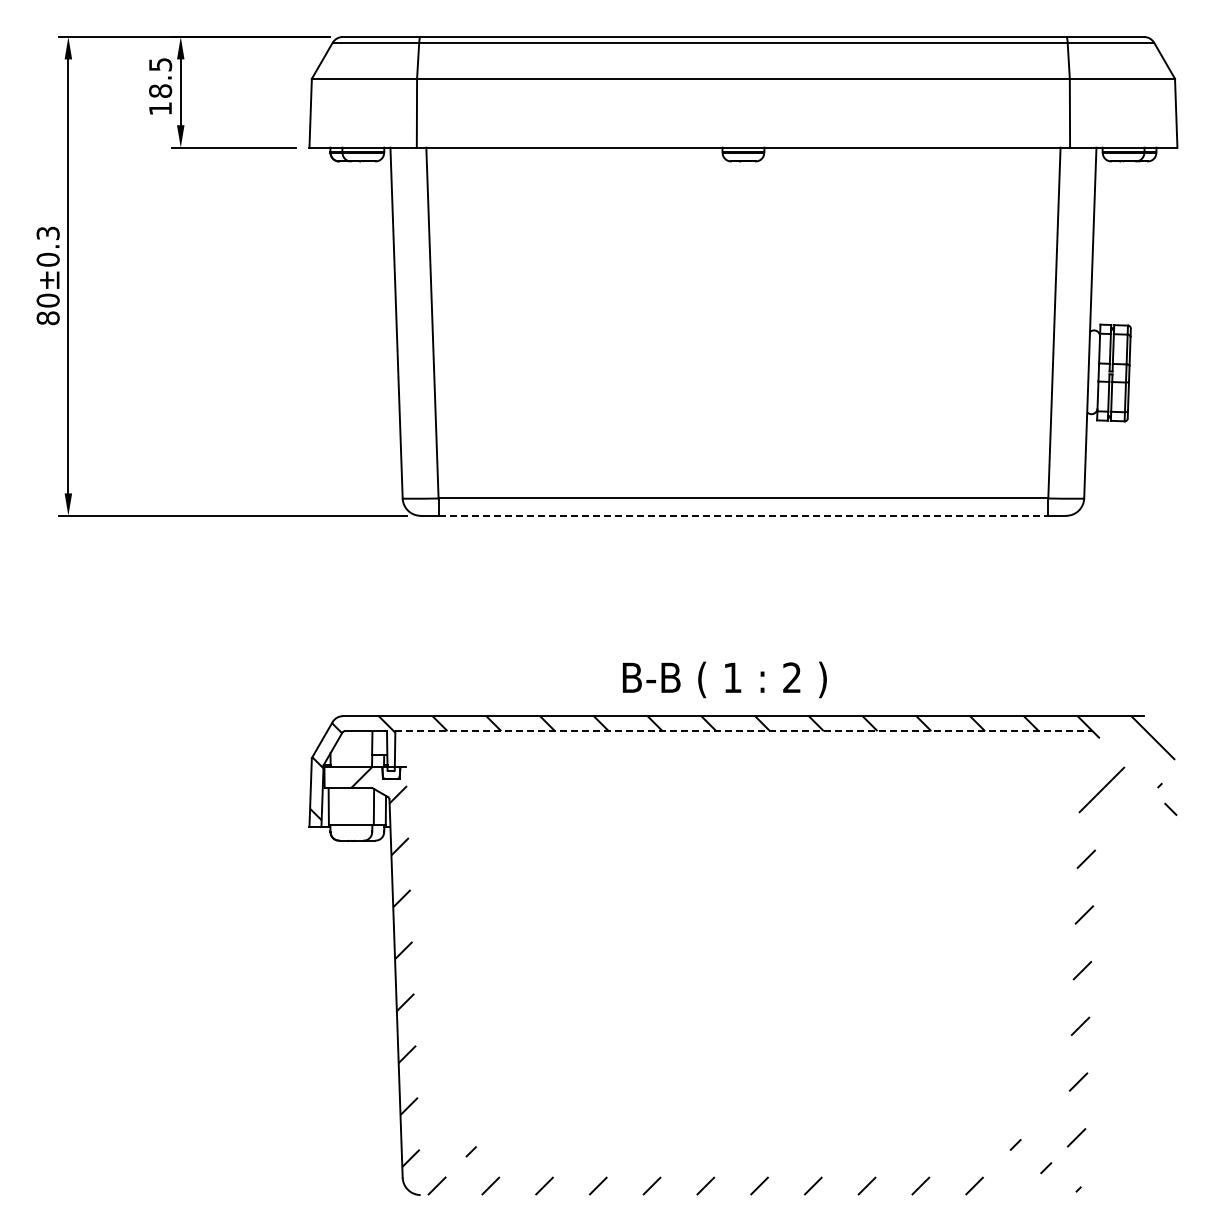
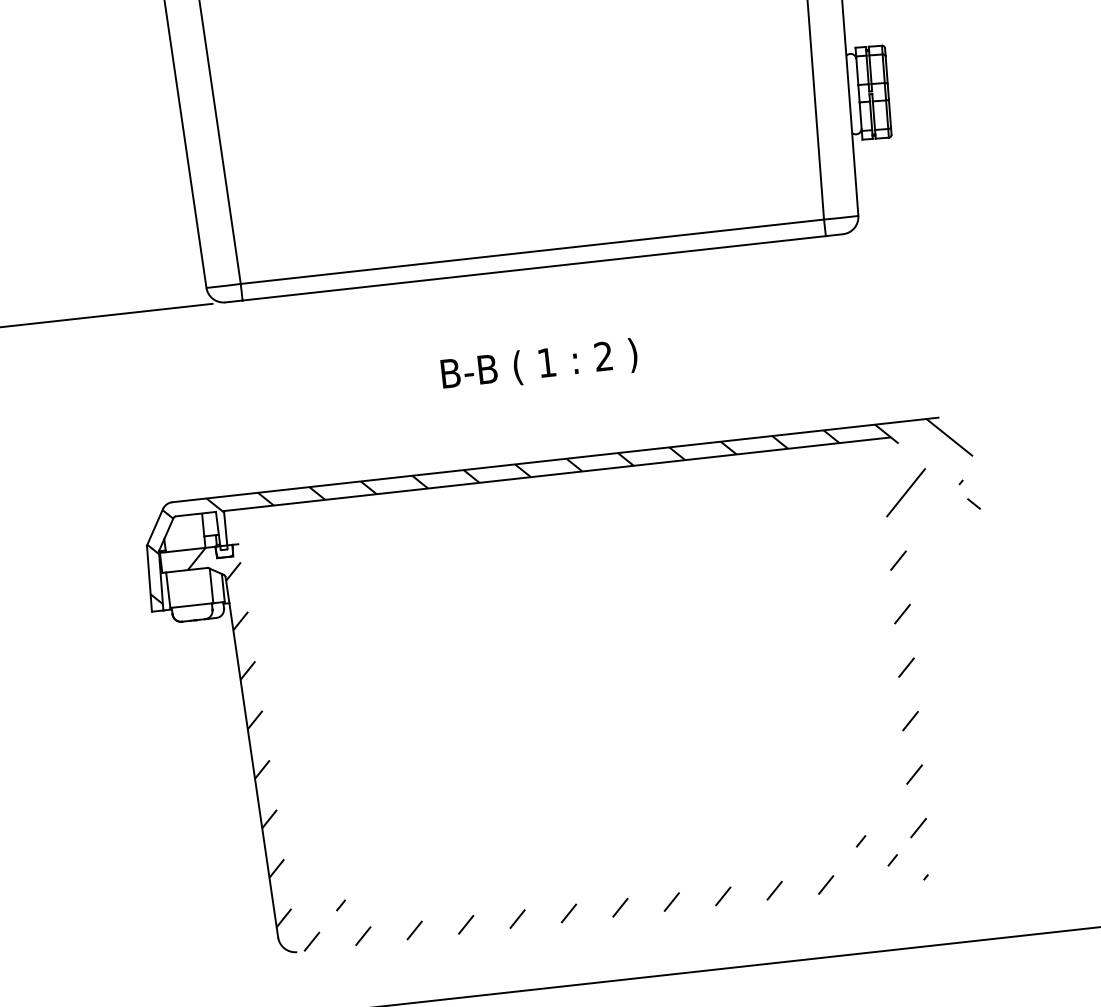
line: (743, 515) -> (534, 268), dashed -> solid
text: (724, 679) -> (539, 365), moved
line: (743, 731) -> (557, 474), dashed -> solid

